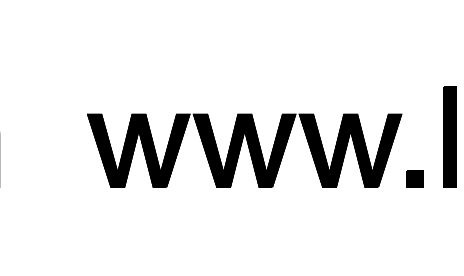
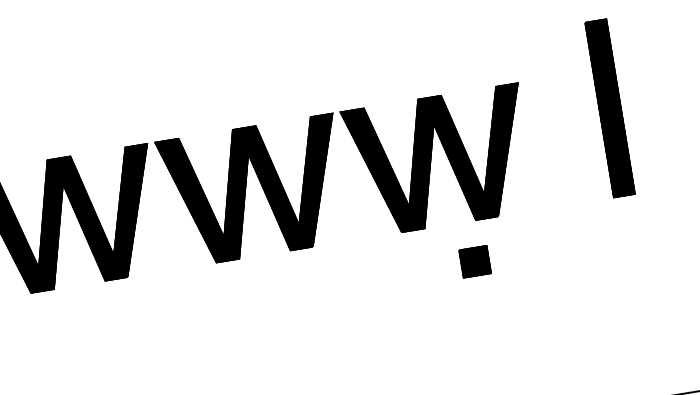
part: (414, 178) -> (473, 260), moved

